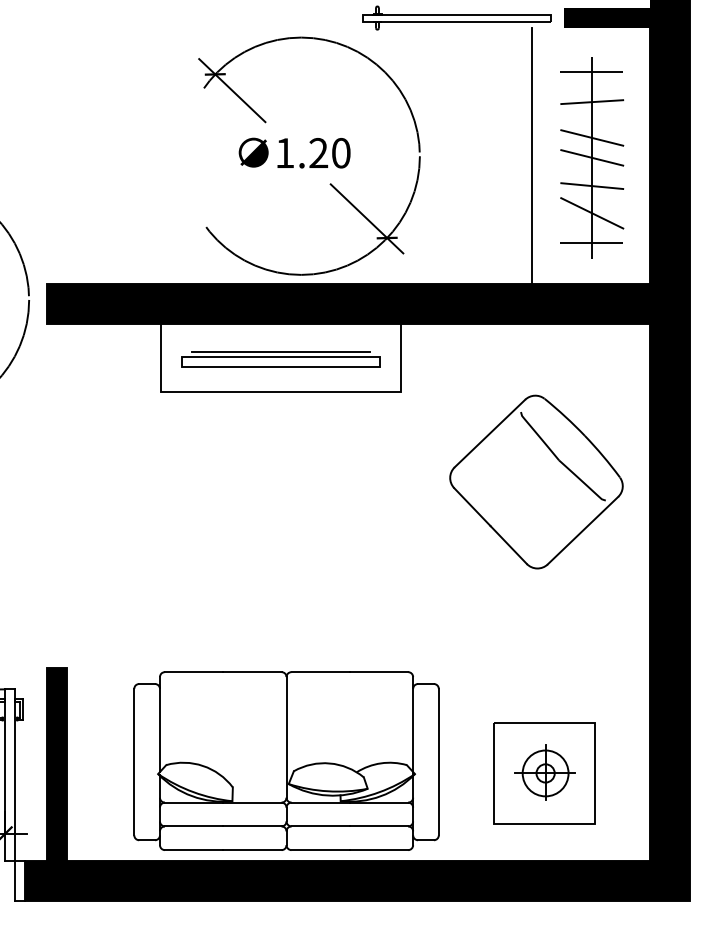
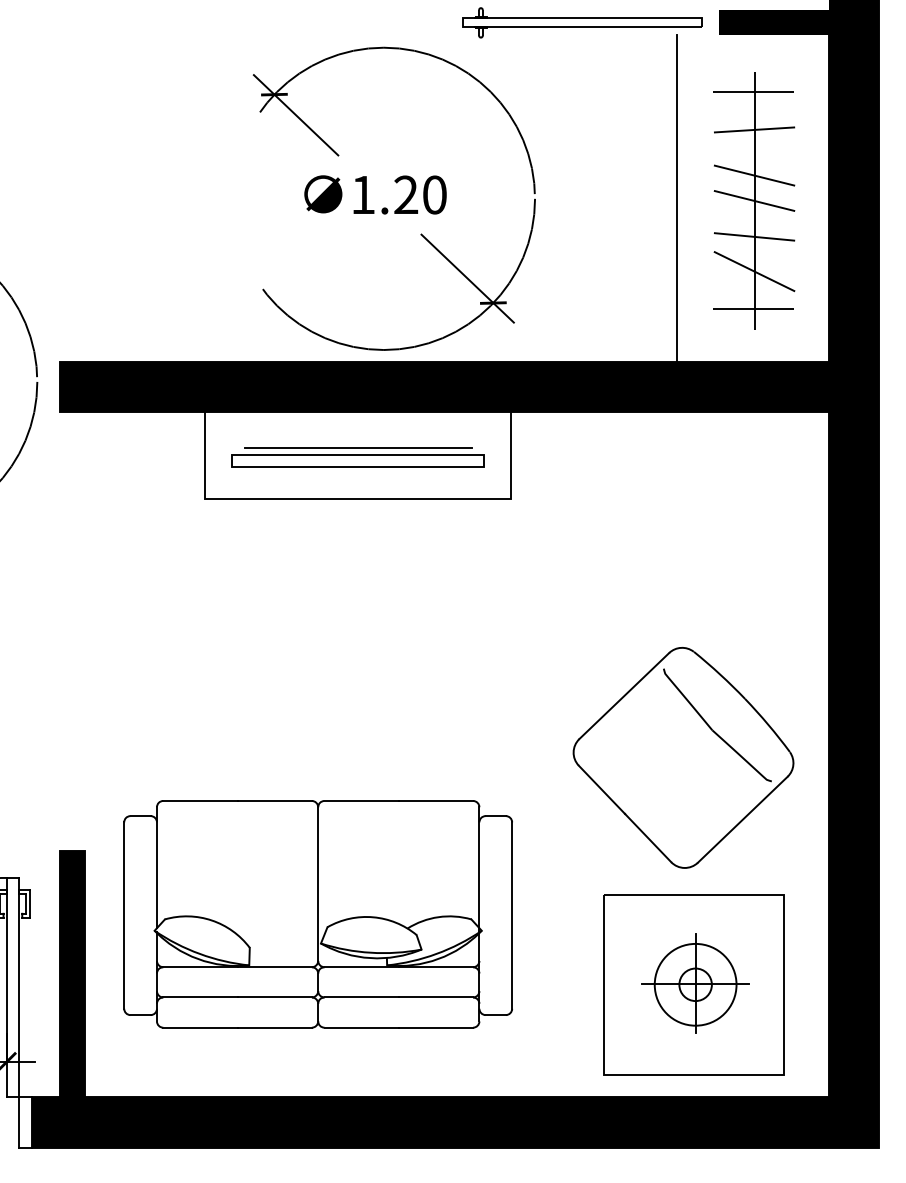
part: (536, 481) -> (683, 757), moved
part: (286, 761) -> (317, 914), moved
part: (544, 773) -> (693, 985), size x1.4

